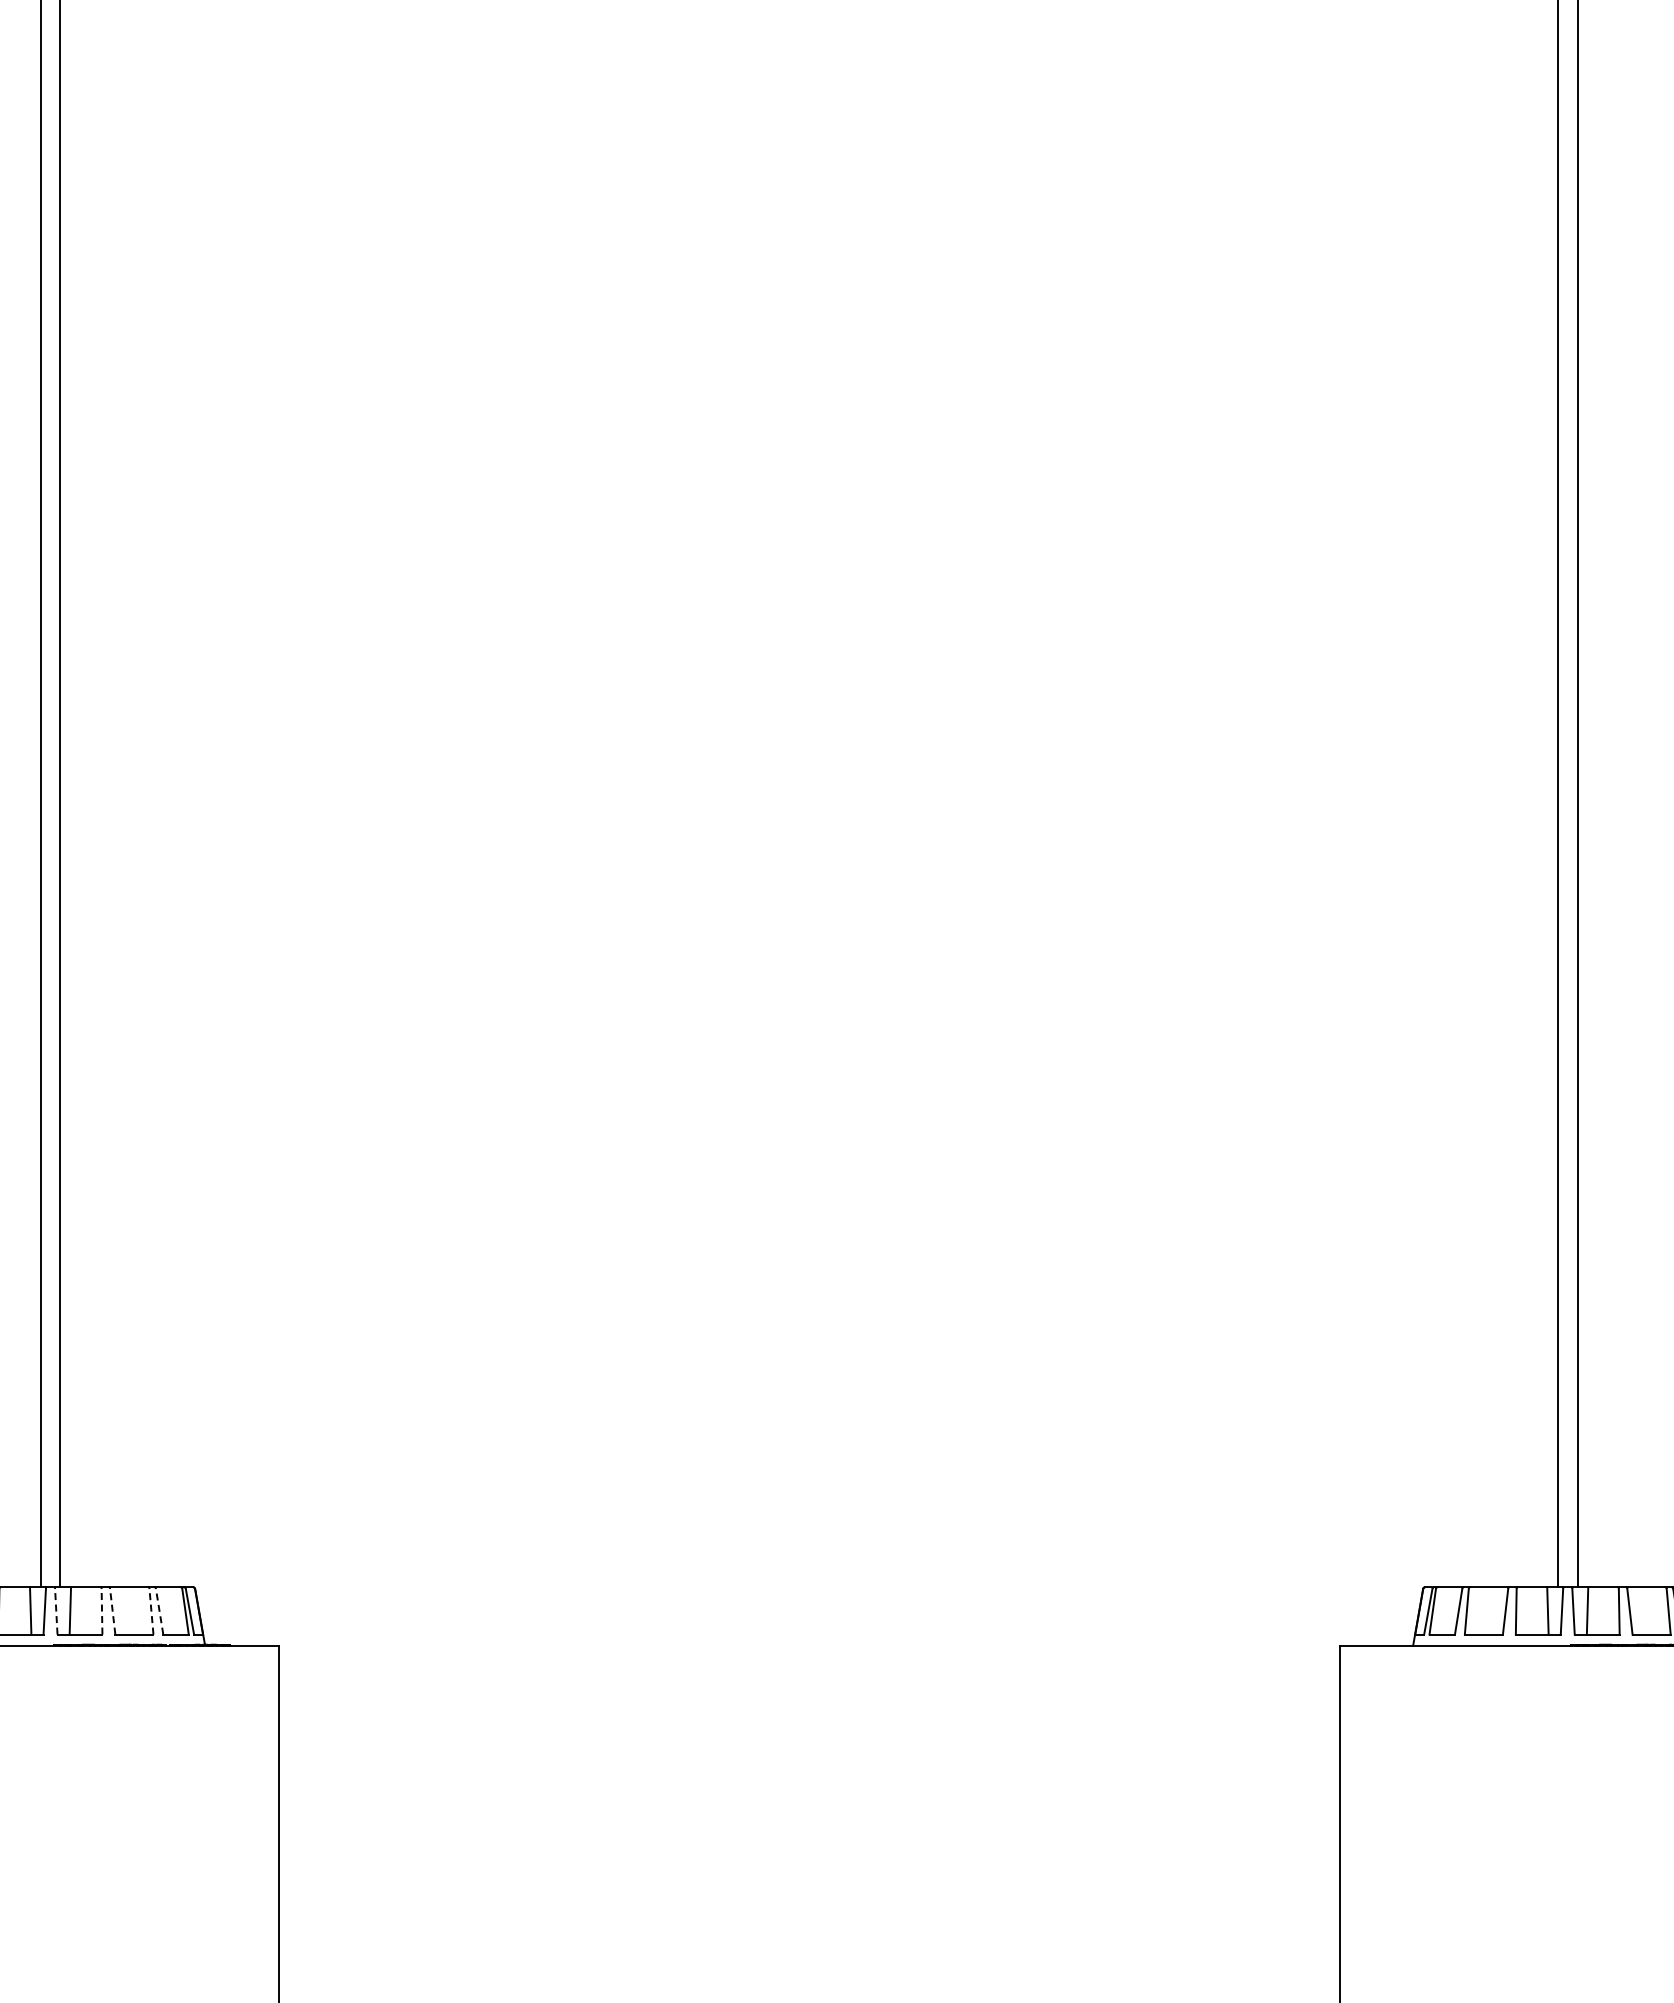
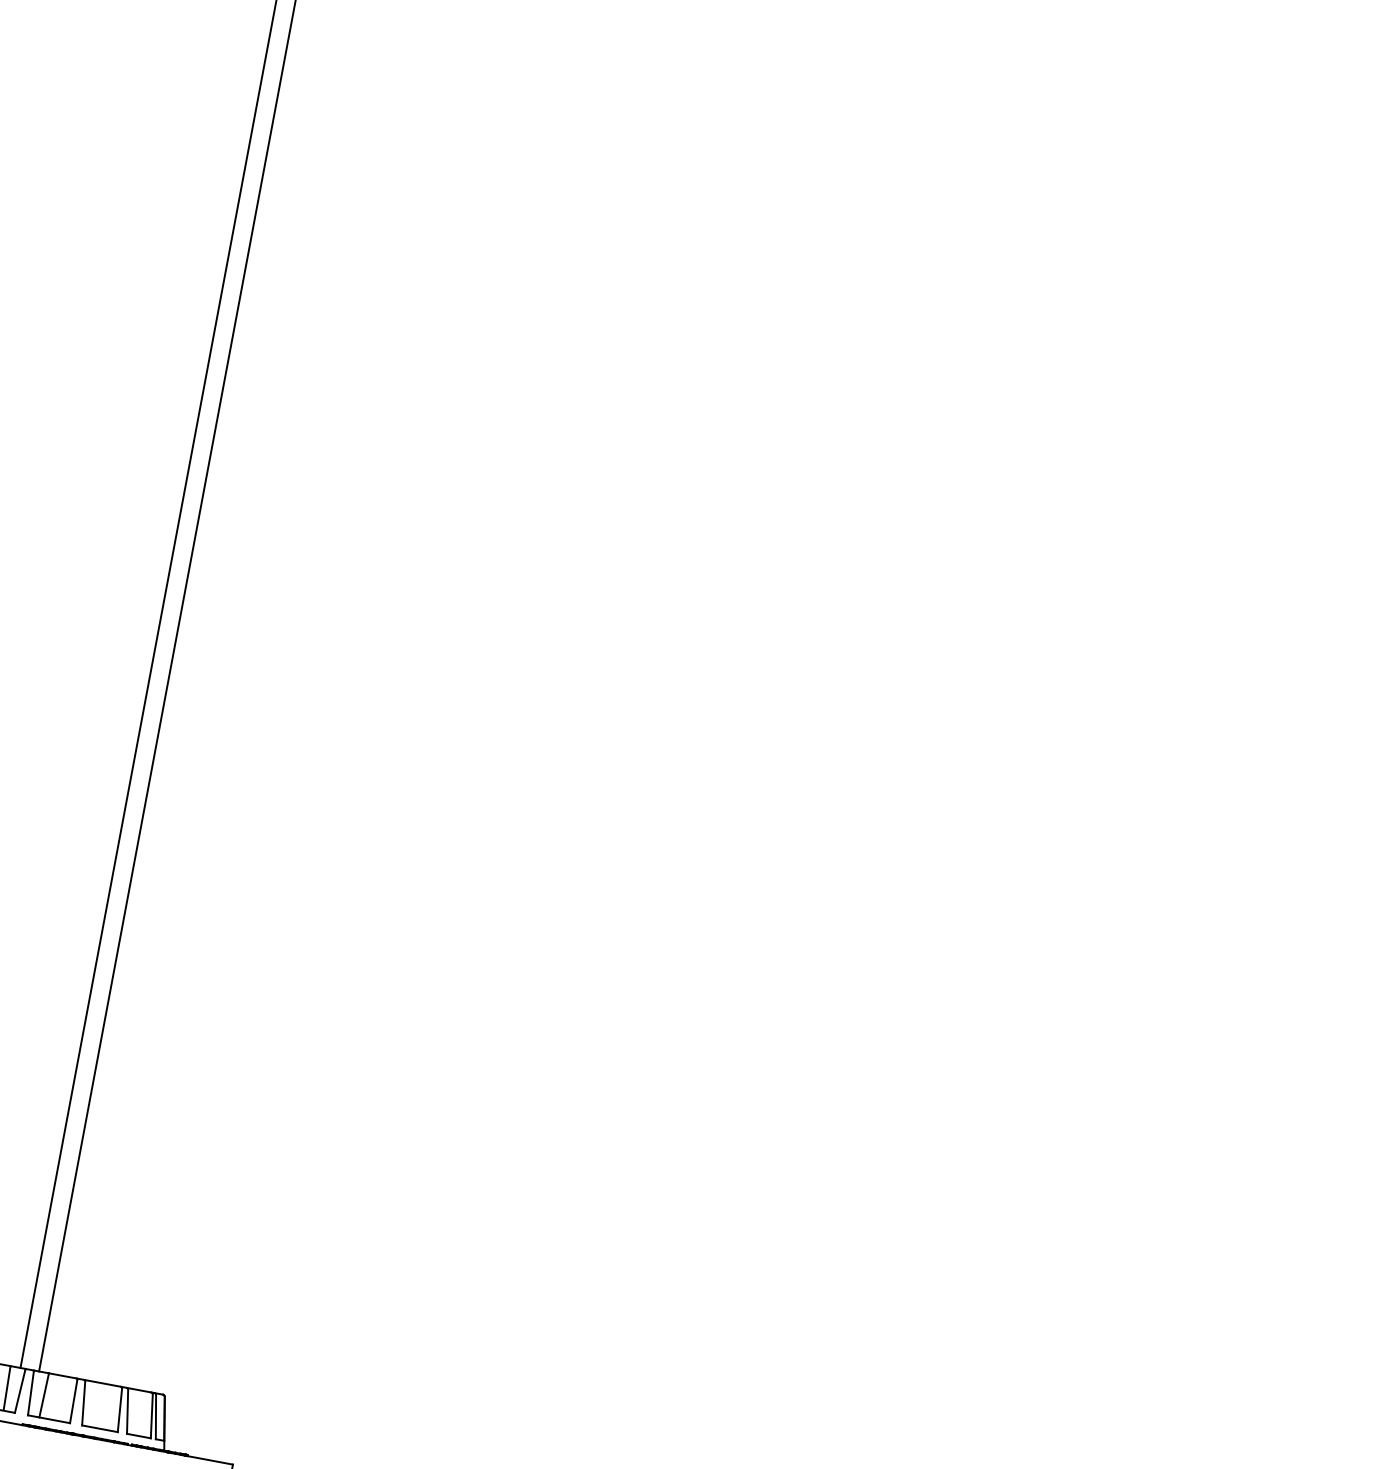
line: (56, 1611) -> (31, 1393), dashed -> solid
line: (102, 1611) -> (74, 1401), dashed -> solid
line: (112, 1611) -> (83, 1403), dashed -> solid
line: (151, 1611) -> (120, 1410), dashed -> solid
line: (159, 1611) -> (127, 1411), dashed -> solid

